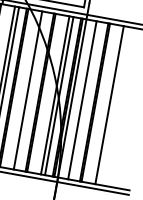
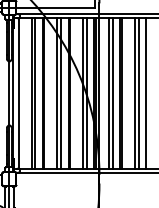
line: (32, 91) -> (61, 93), added
line: (86, 100) -> (112, 93), added
line: (113, 105) -> (138, 93), added
line: (121, 107) -> (146, 93), added

